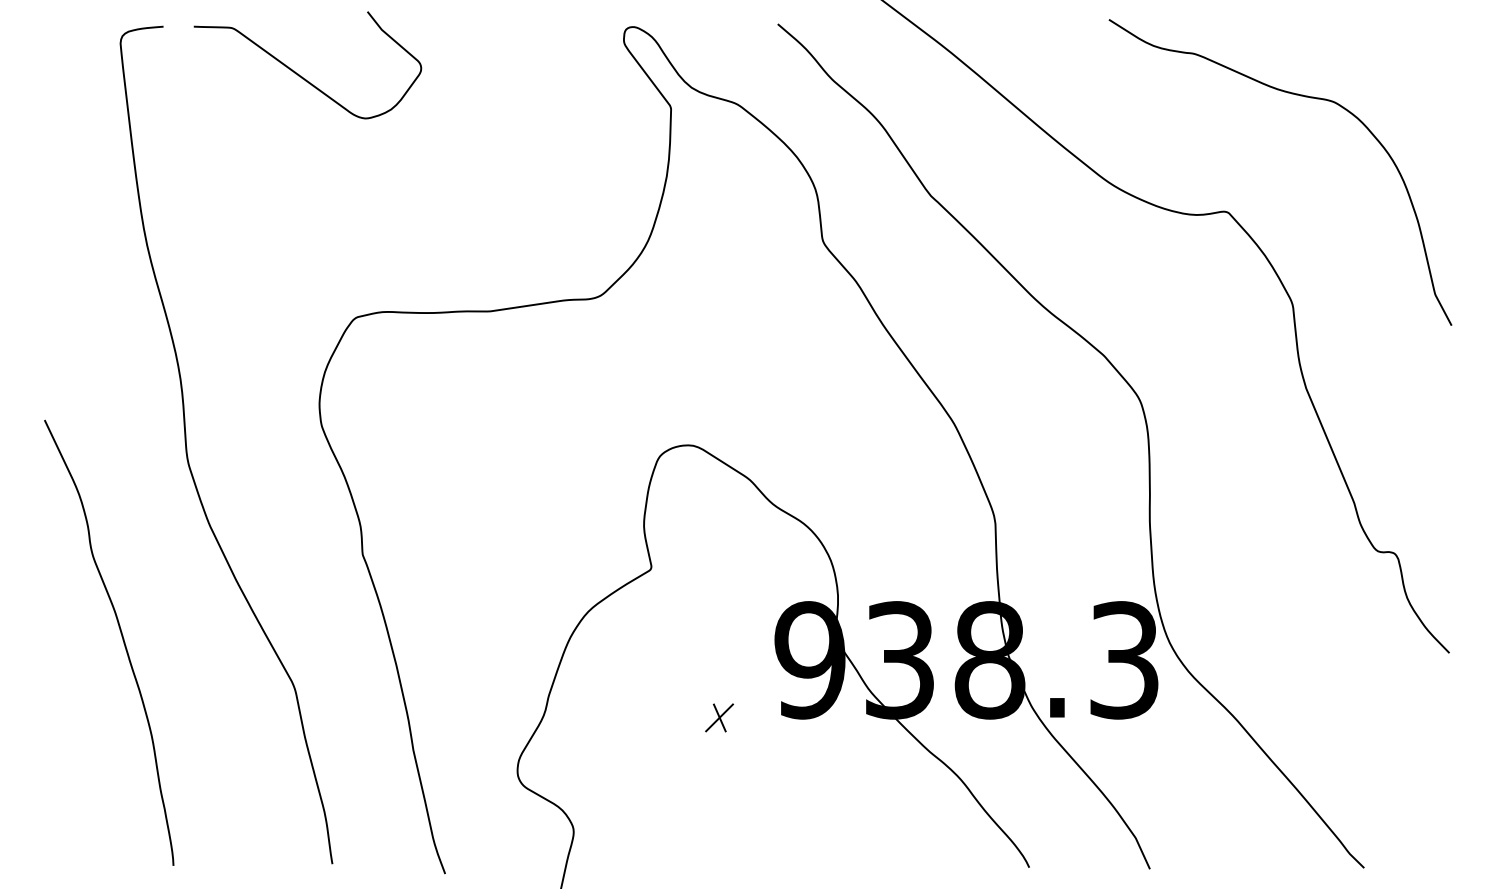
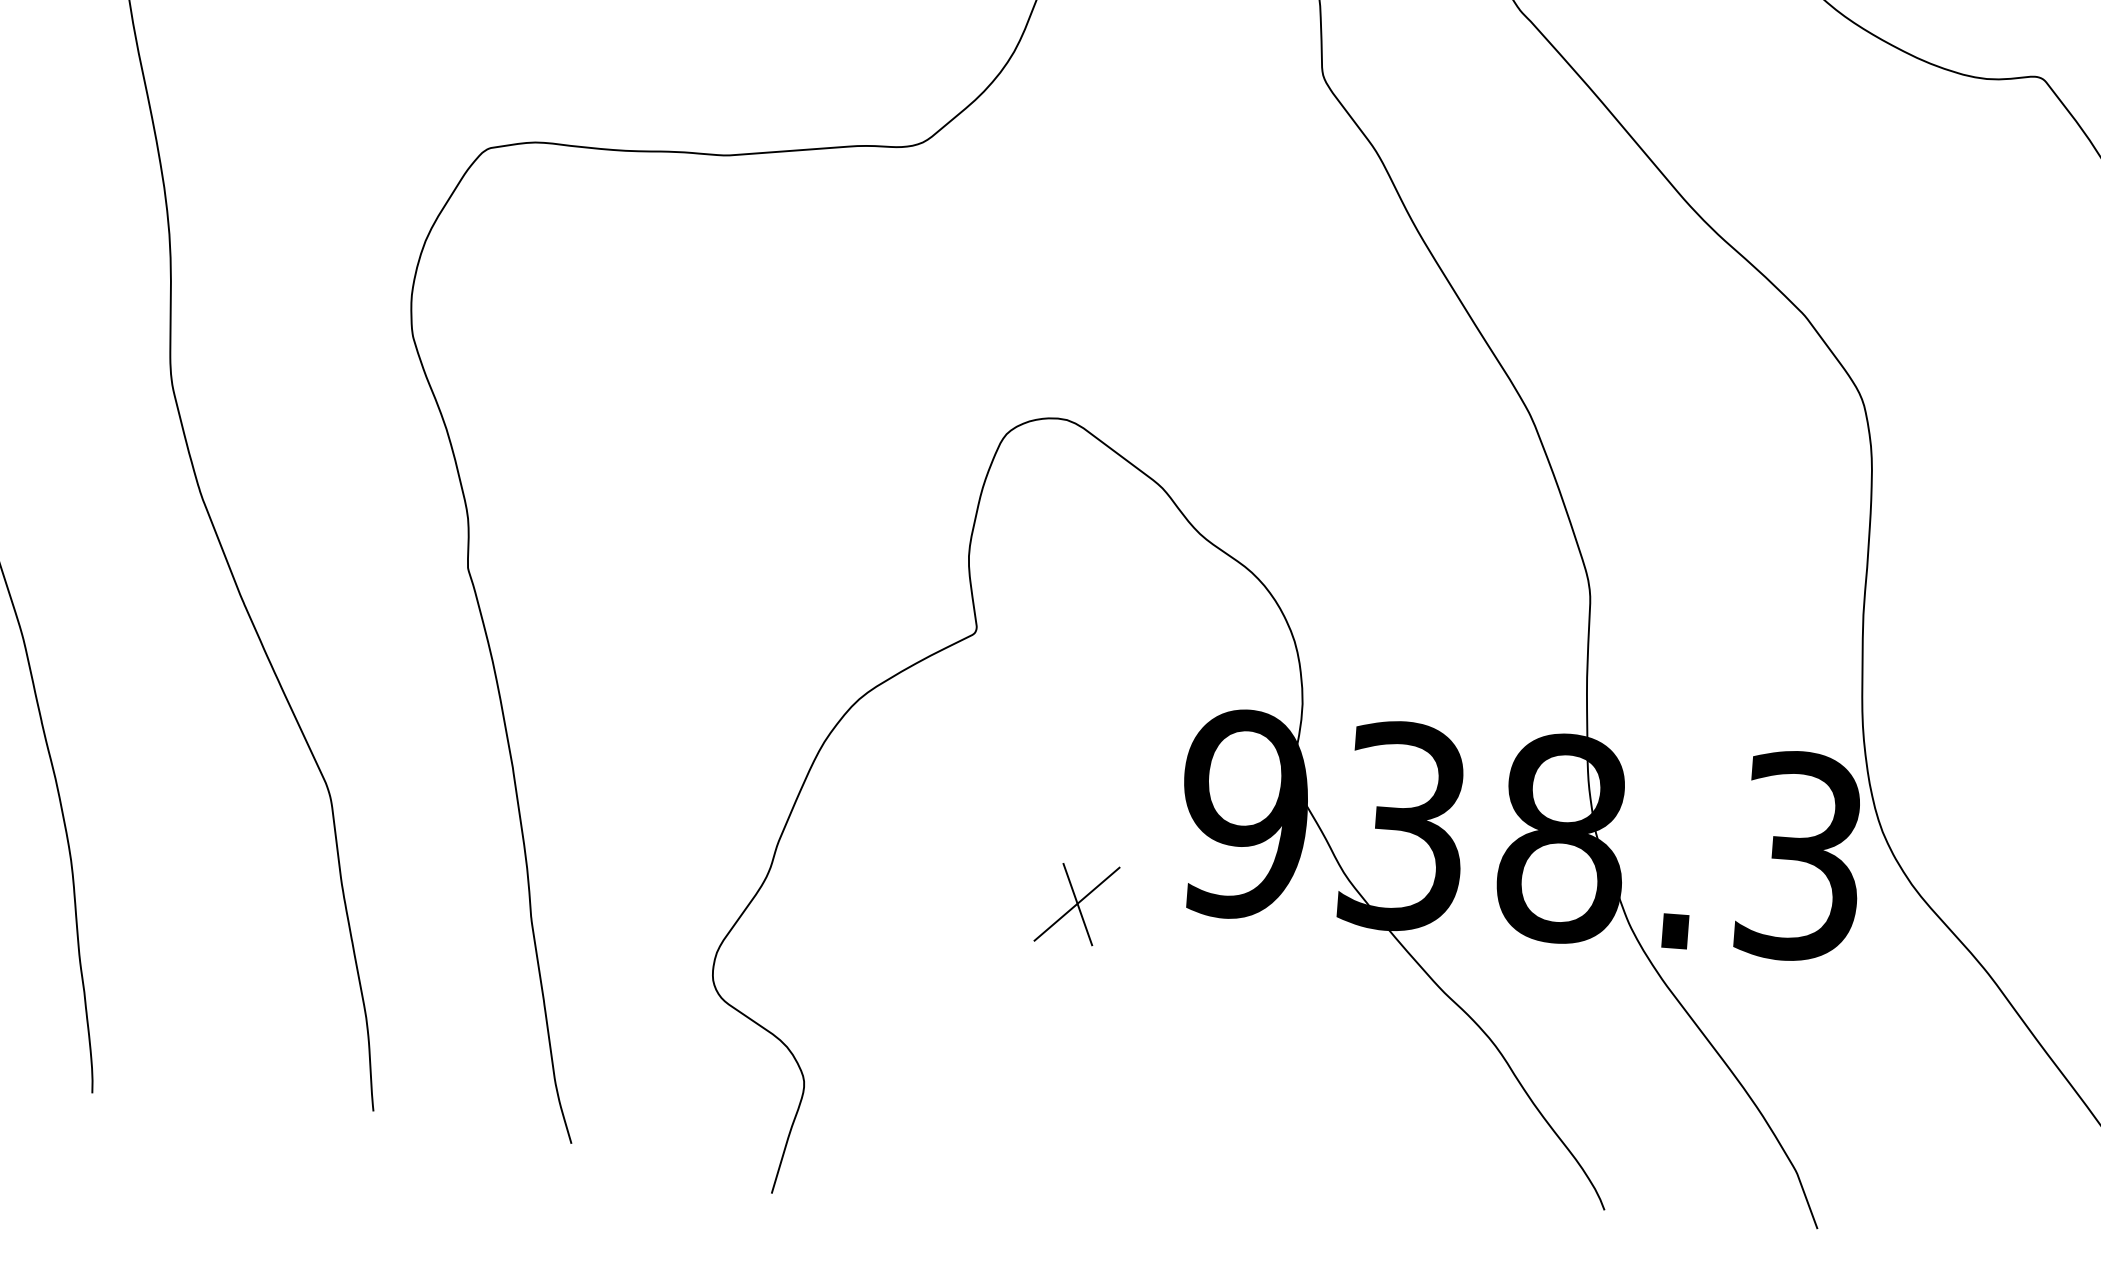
part: (719, 717) -> (1076, 903), size x1.67

